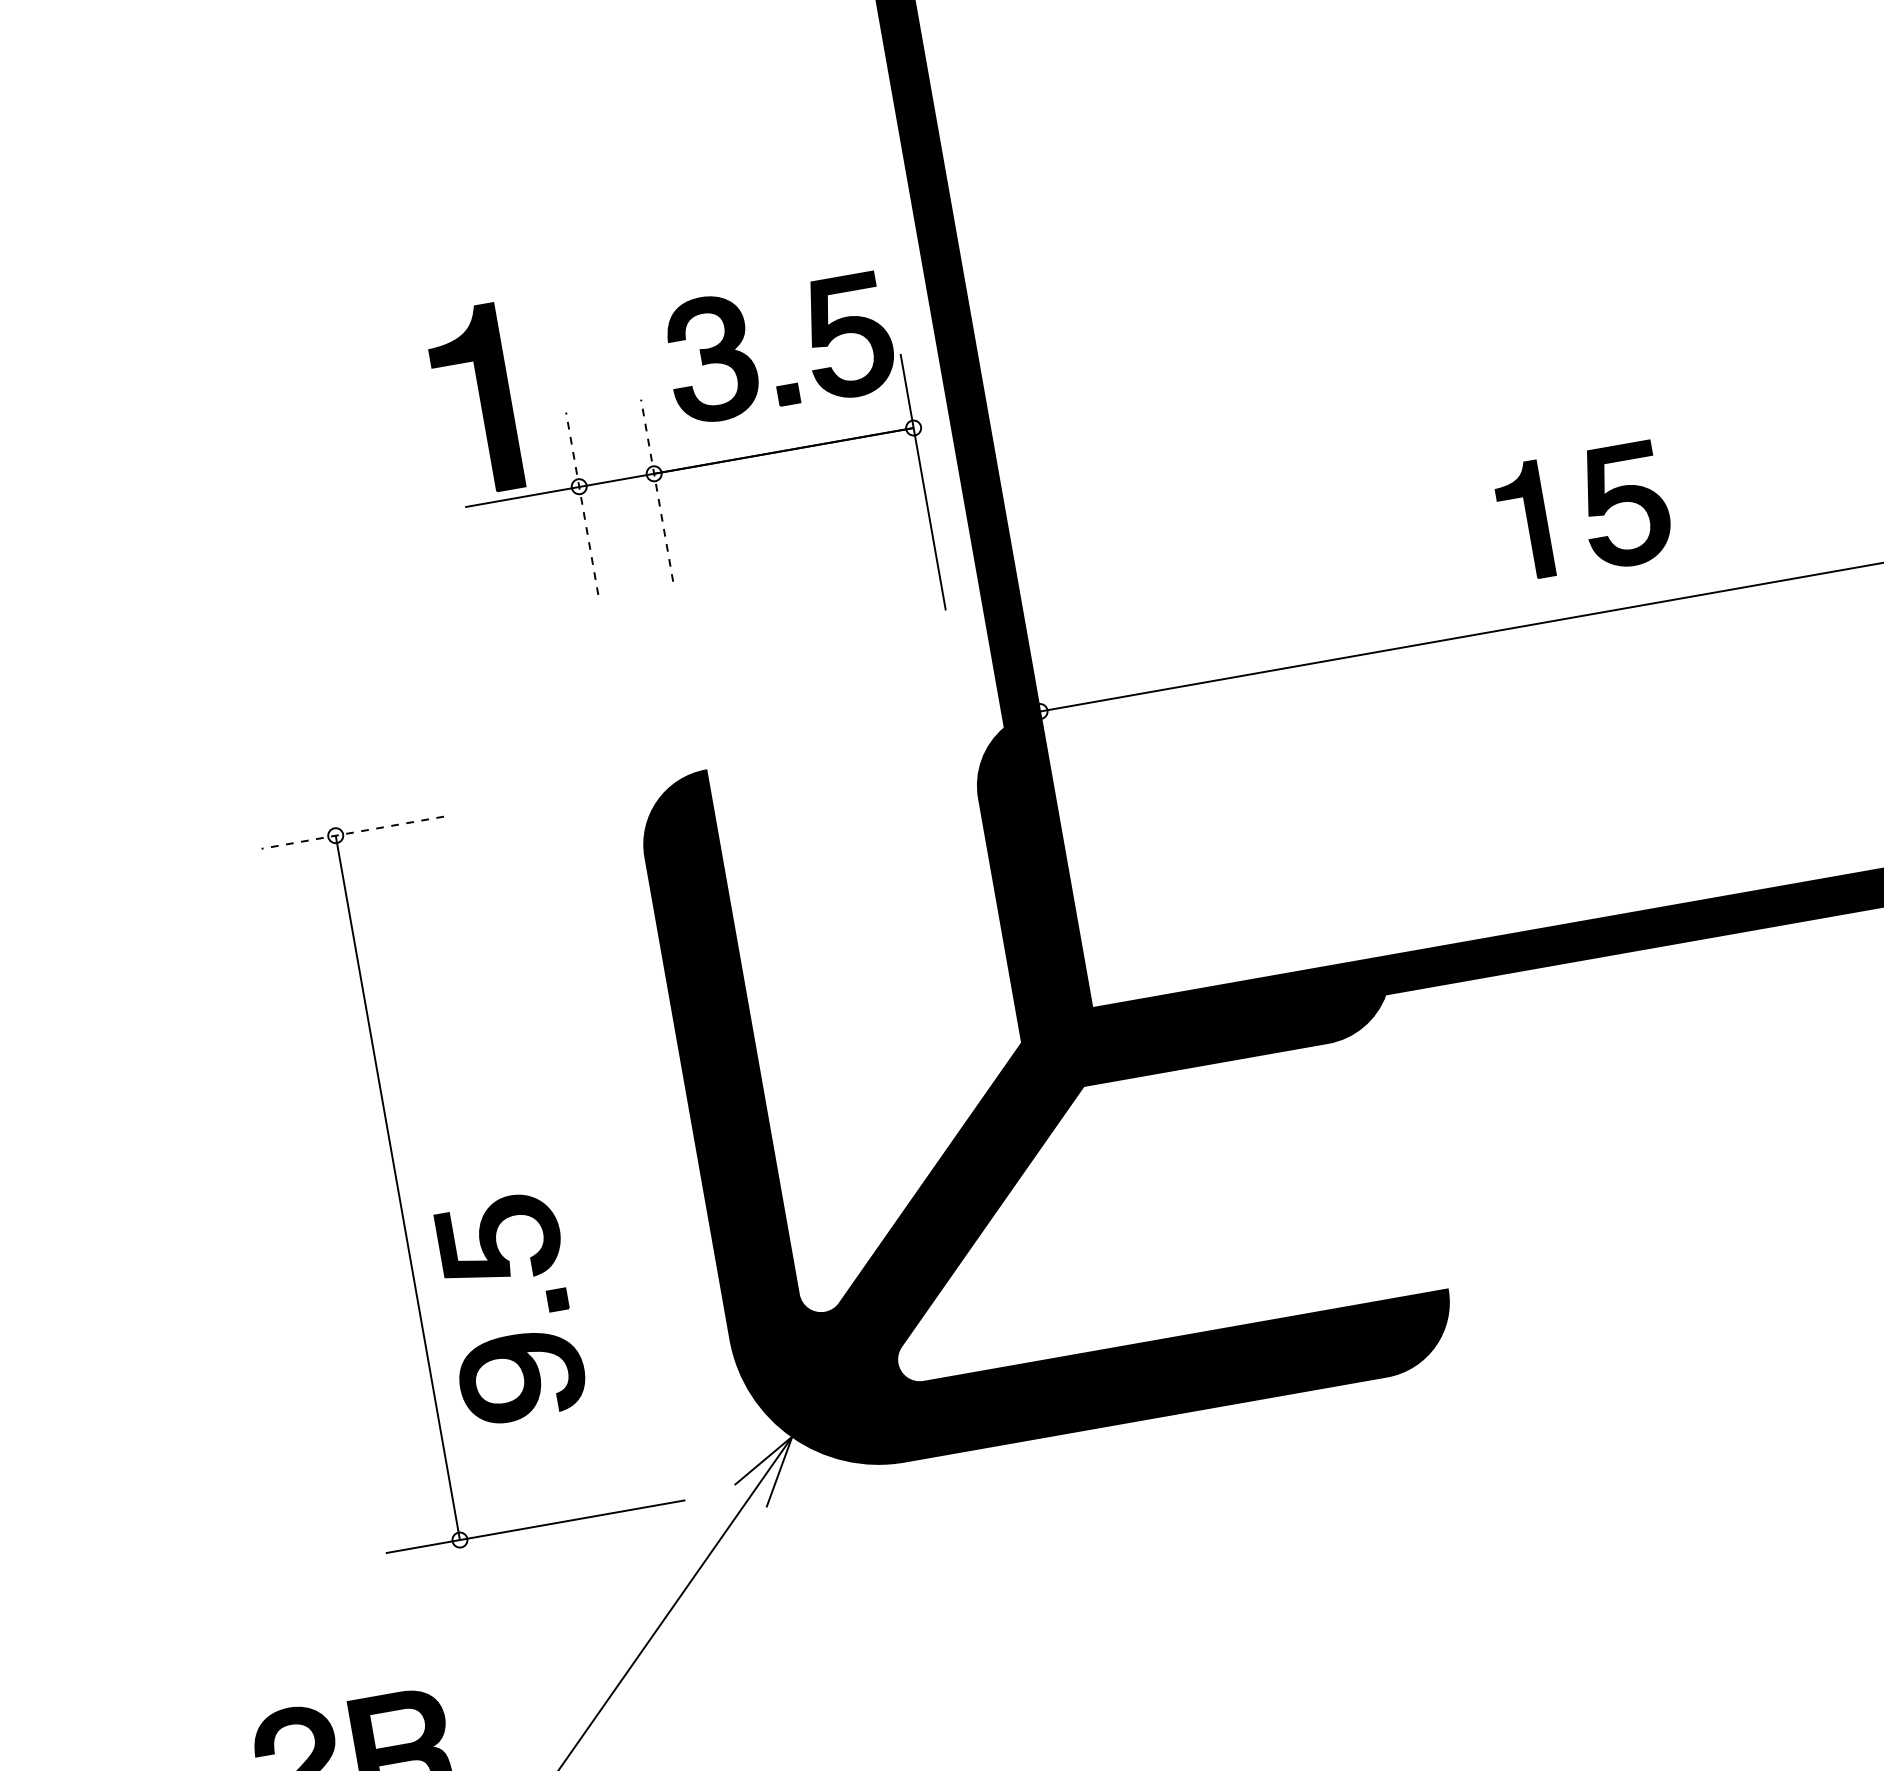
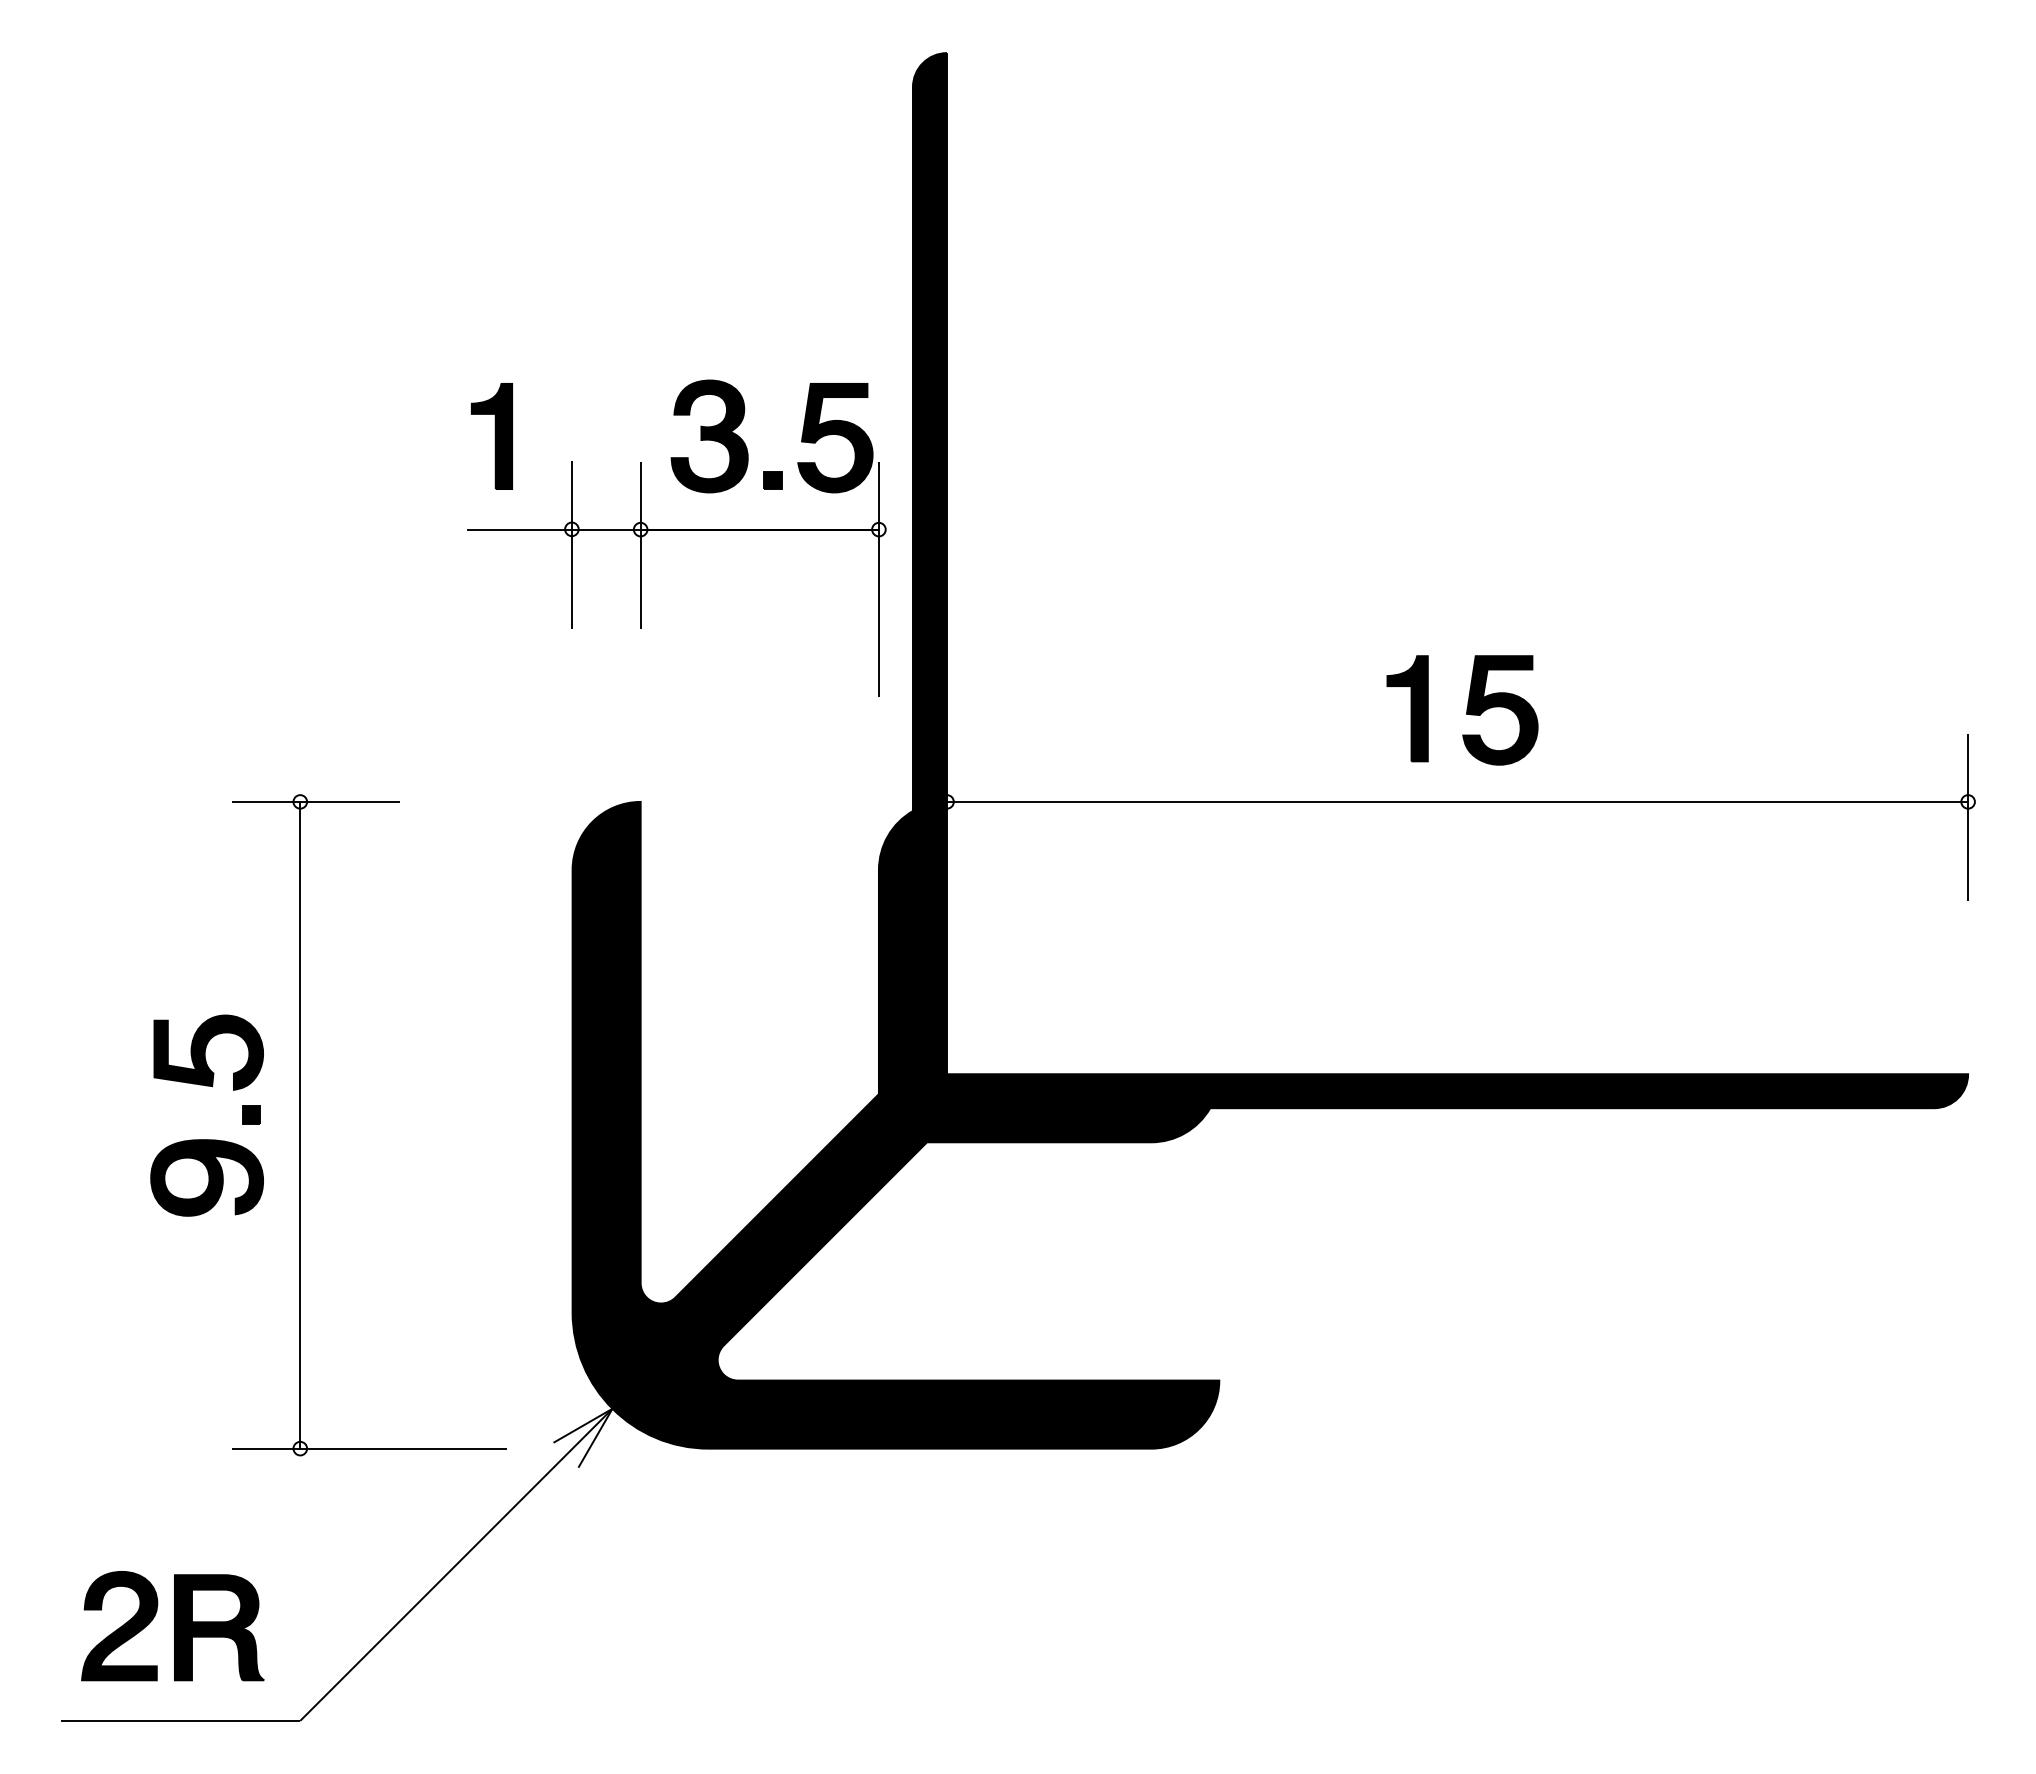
part: (473, 401) -> (491, 436), size x0.62
line: (657, 491) -> (640, 545), dashed -> solid
line: (581, 504) -> (571, 545), dashed -> solid
line: (352, 832) -> (315, 801), dashed -> solid
part: (513, 1334) -> (206, 1139), moved

